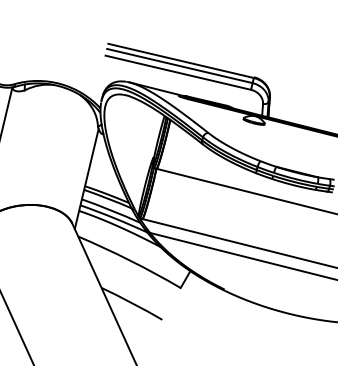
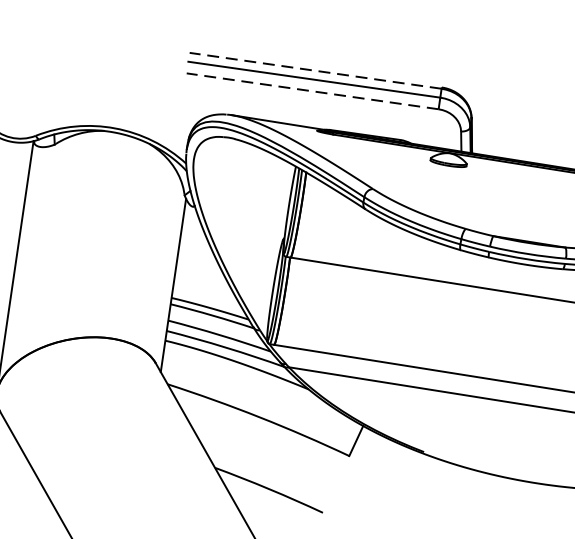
line: (181, 60) -> (316, 70), solid -> dashed
line: (178, 72) -> (312, 90), solid -> dashed

